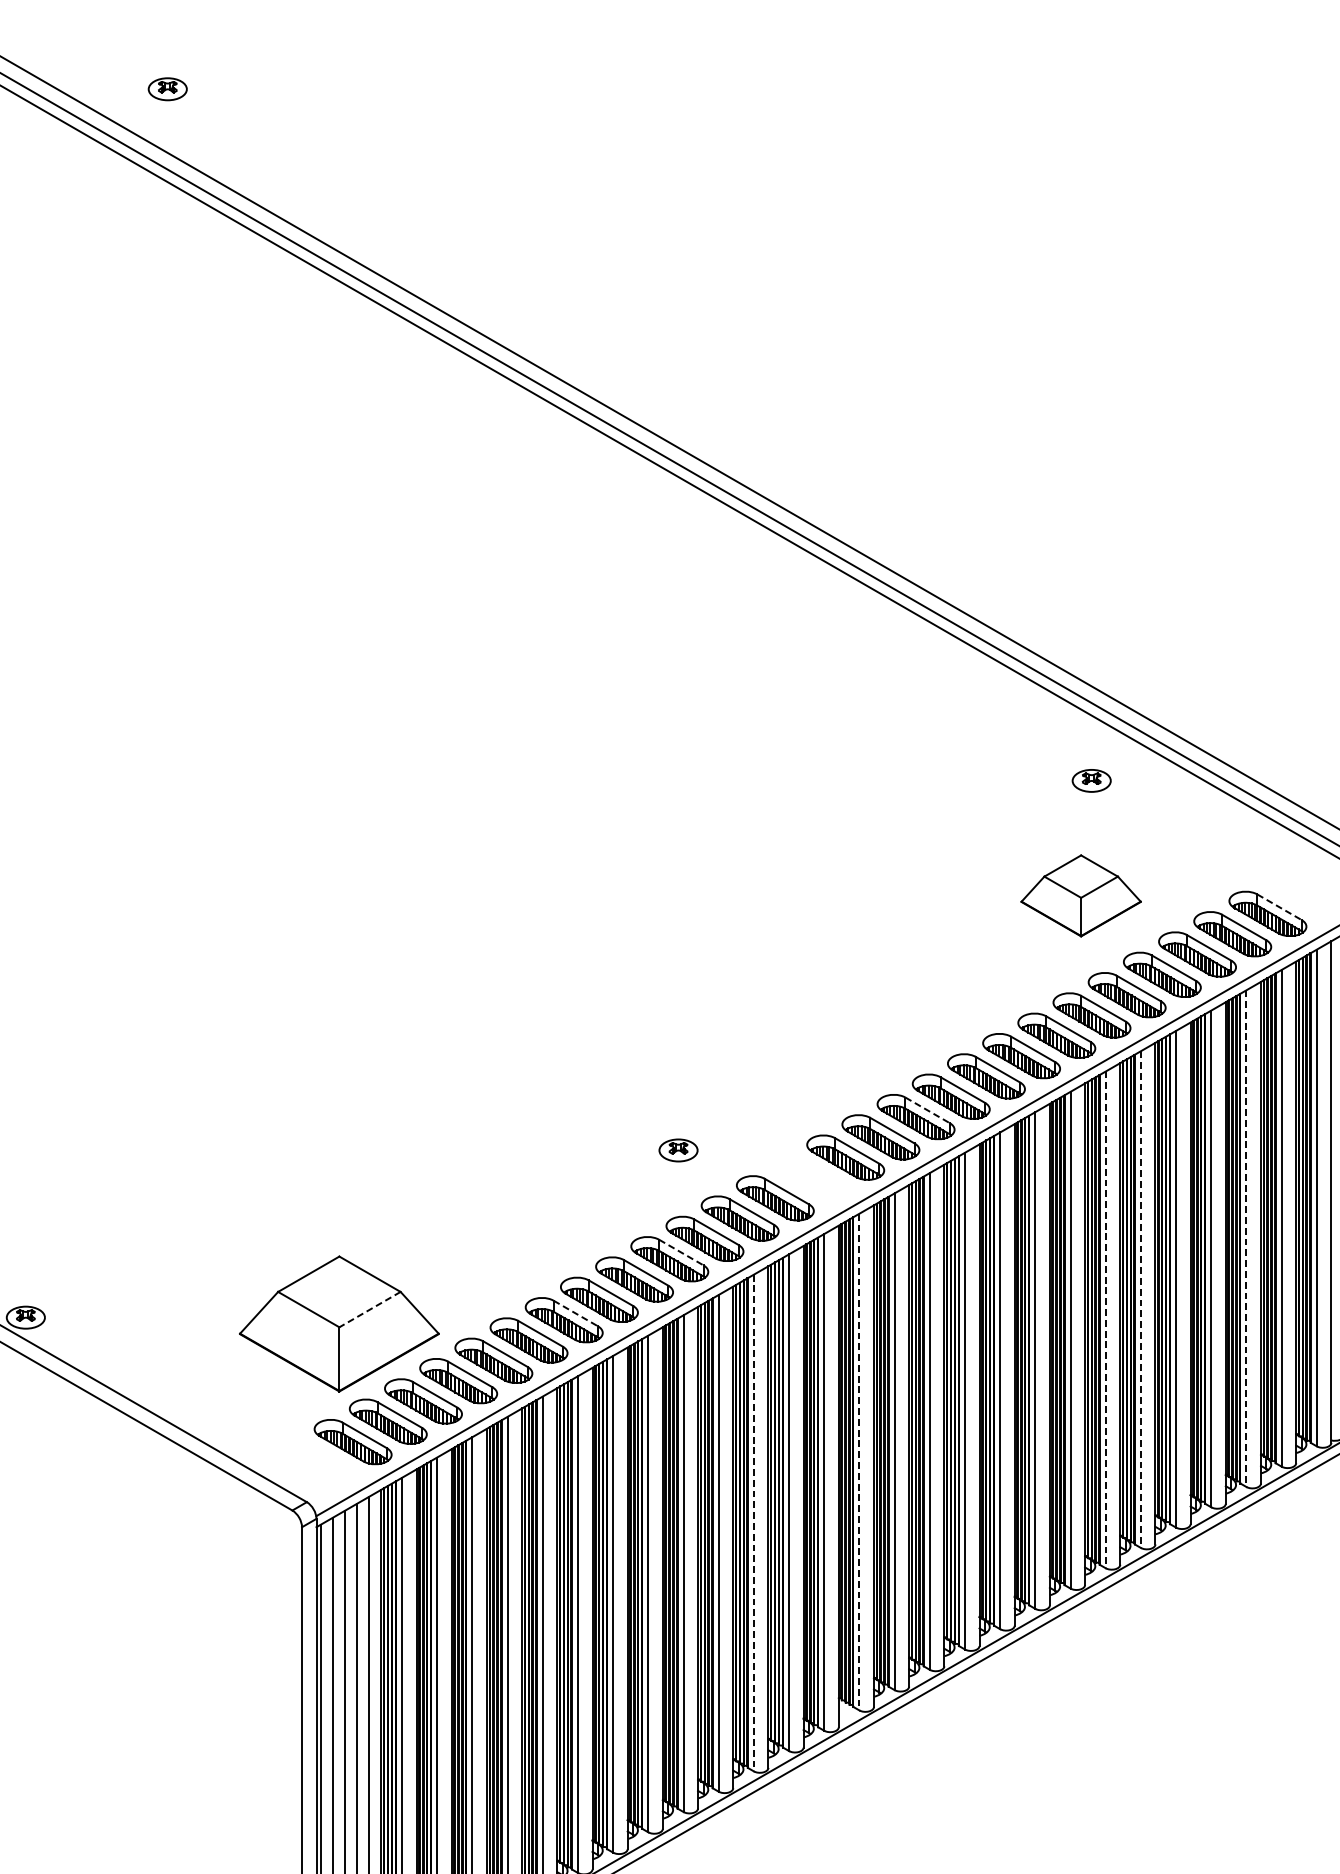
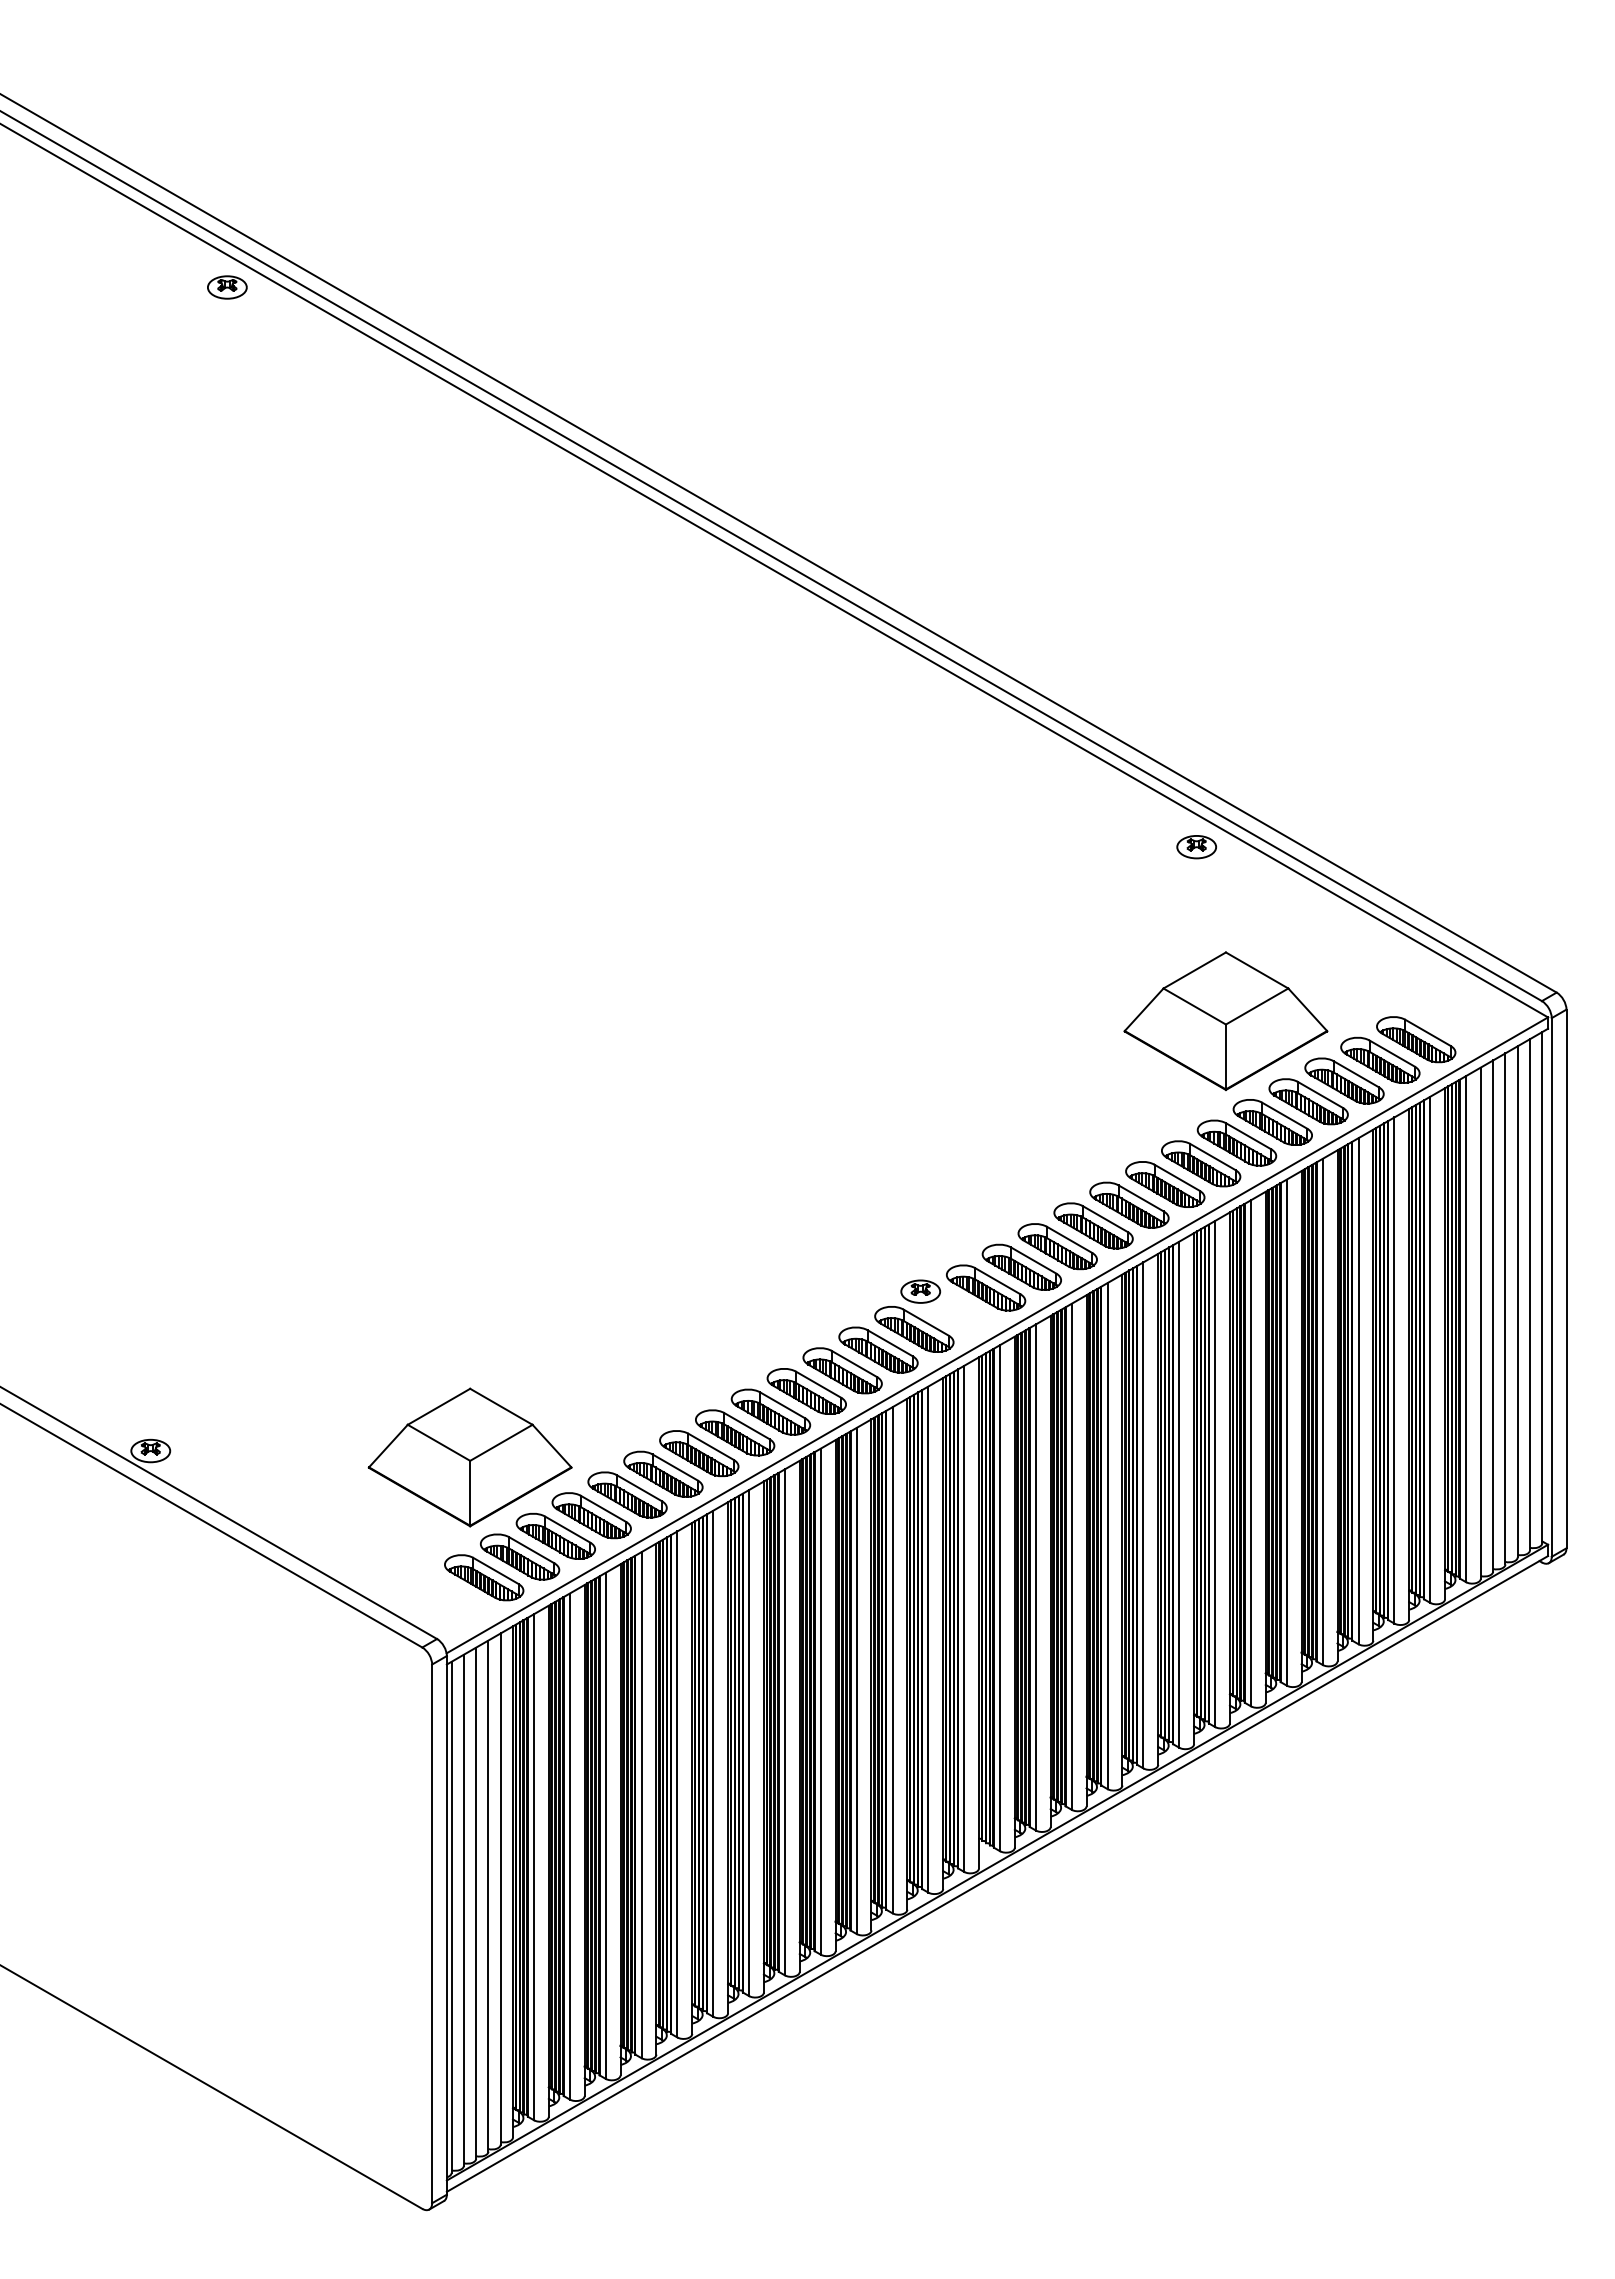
part: (167, 89) -> (227, 287), moved
part: (1091, 781) -> (1196, 847), moved
part: (1080, 896) -> (1225, 1021), size x1.67
line: (1279, 907) -> (1428, 1033), dashed -> solid
line: (927, 1111) -> (1069, 1240), dashed -> solid
part: (678, 1150) -> (920, 1291), moved
line: (1246, 1239) -> (1394, 1371), dashed -> solid
line: (682, 1252) -> (819, 1384), dashed -> solid
line: (1140, 1300) -> (1286, 1433), dashed -> solid
line: (369, 1310) -> (500, 1443), dashed -> solid
line: (576, 1314) -> (711, 1447), dashed -> solid
line: (1105, 1320) -> (1250, 1453), dashed -> solid
line: (859, 1462) -> (1000, 1598), dashed -> solid
line: (753, 1523) -> (892, 1660), dashed -> solid

